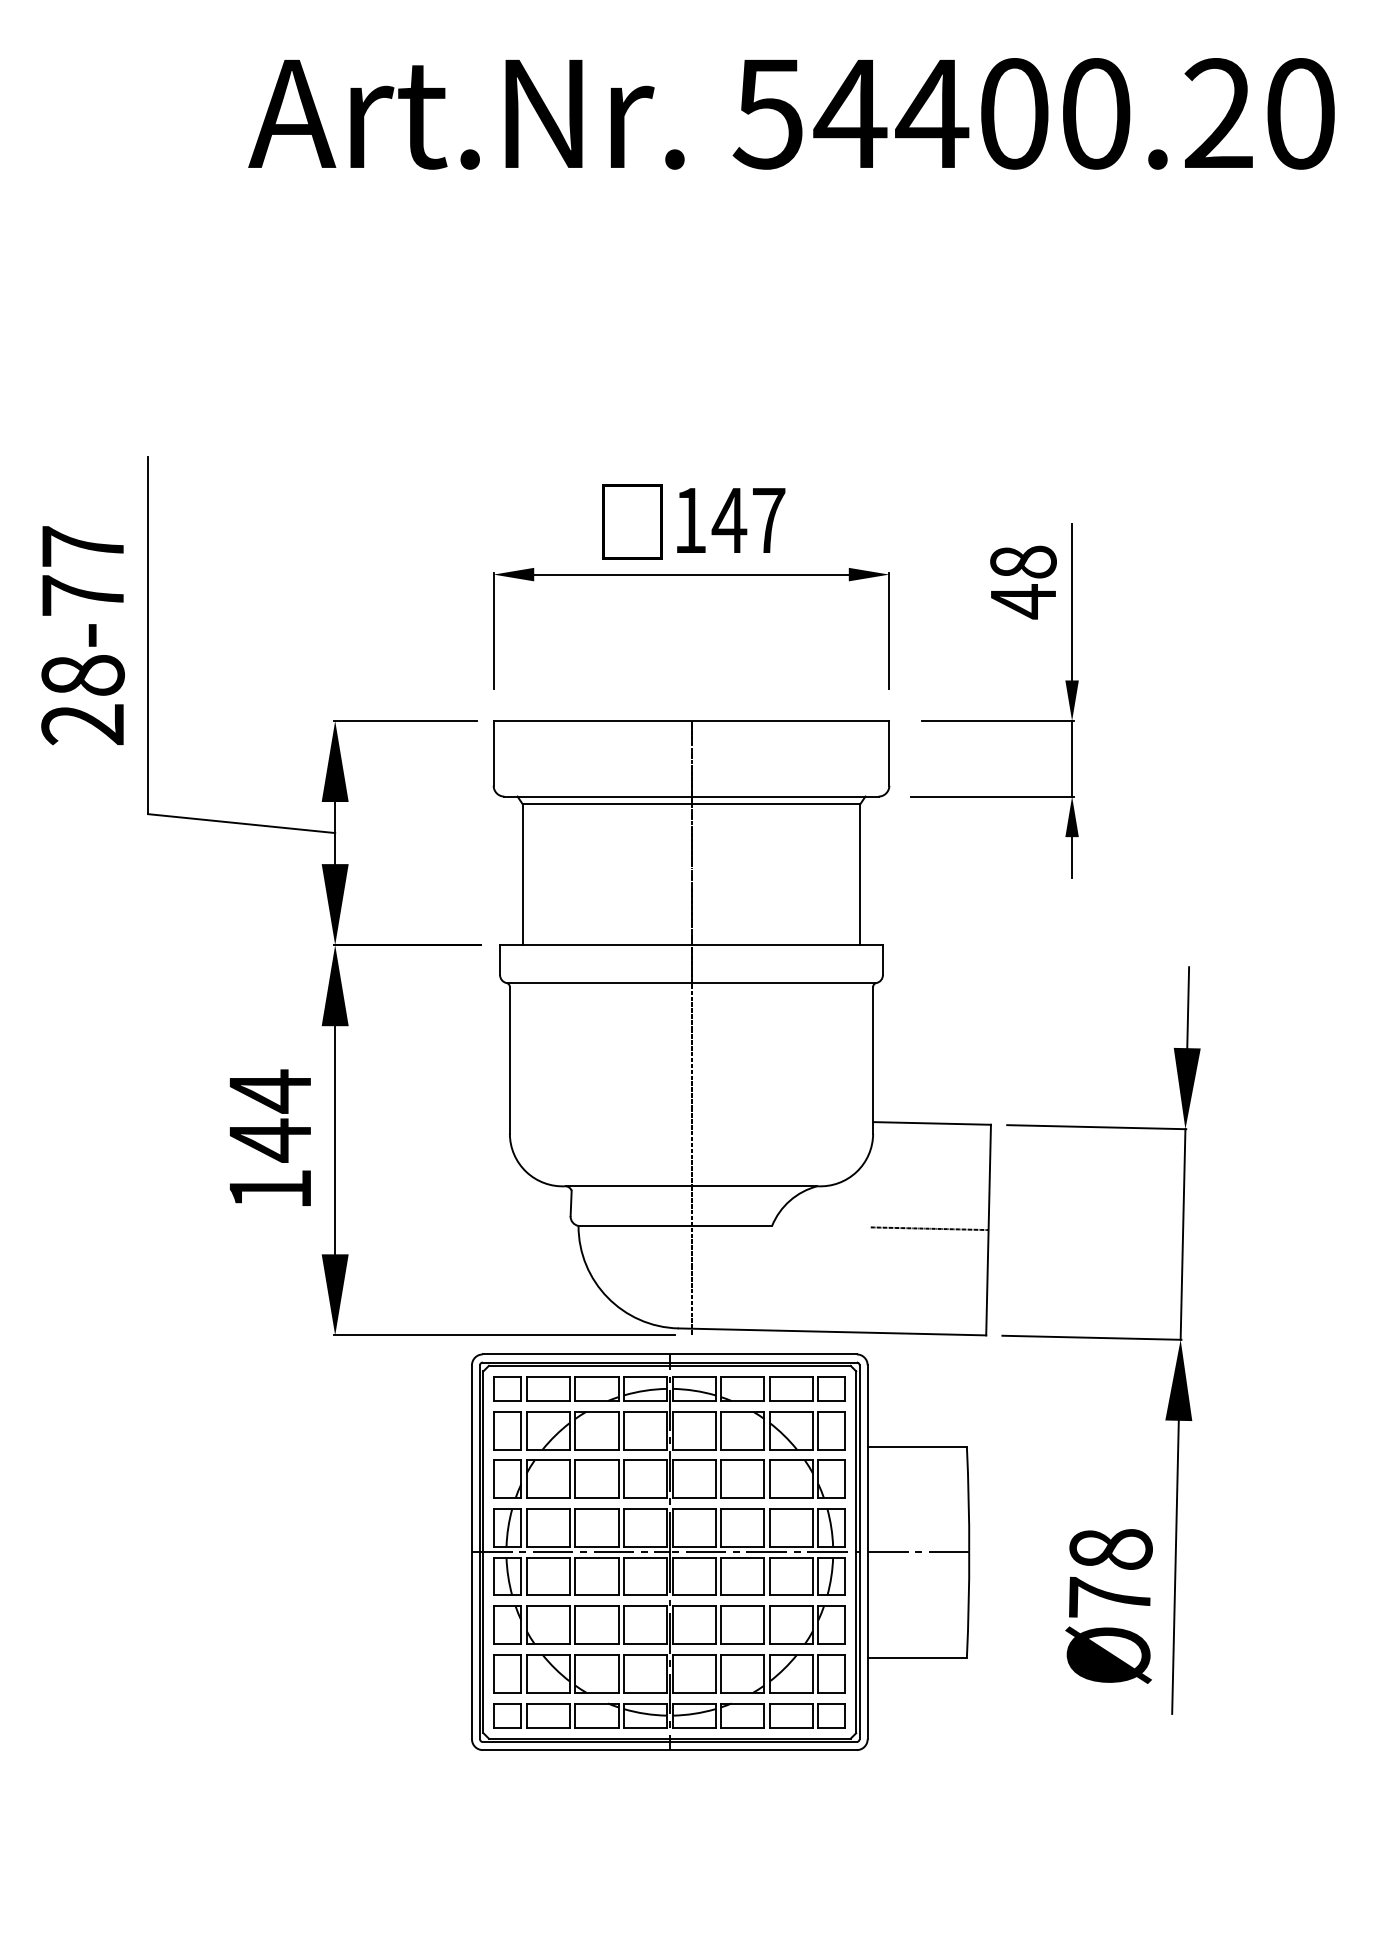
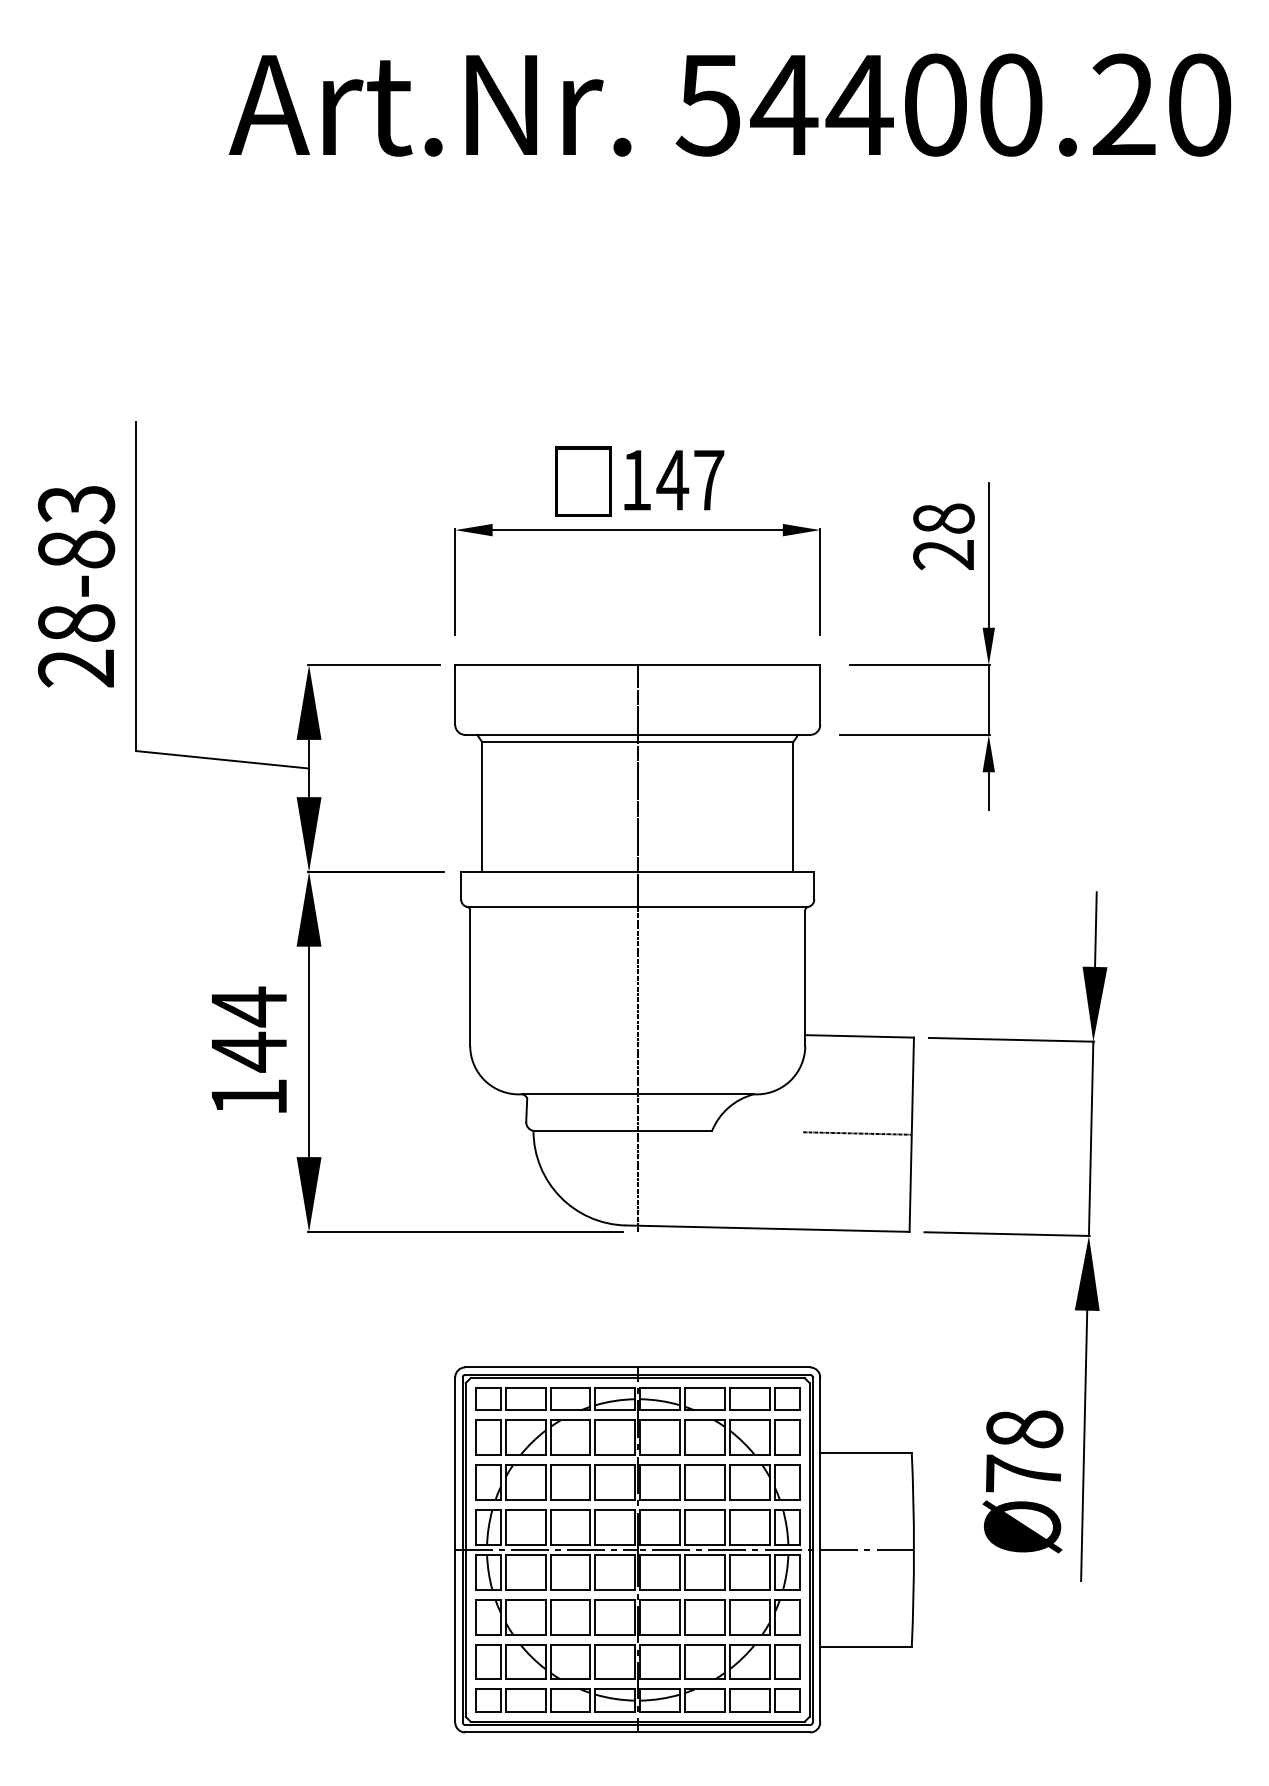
text: (83, 570) -> (76, 526), 28-77 -> 28-83
text: (1022, 601) -> (943, 554), 48 -> 28
part: (720, 1551) -> (684, 1549), moved

